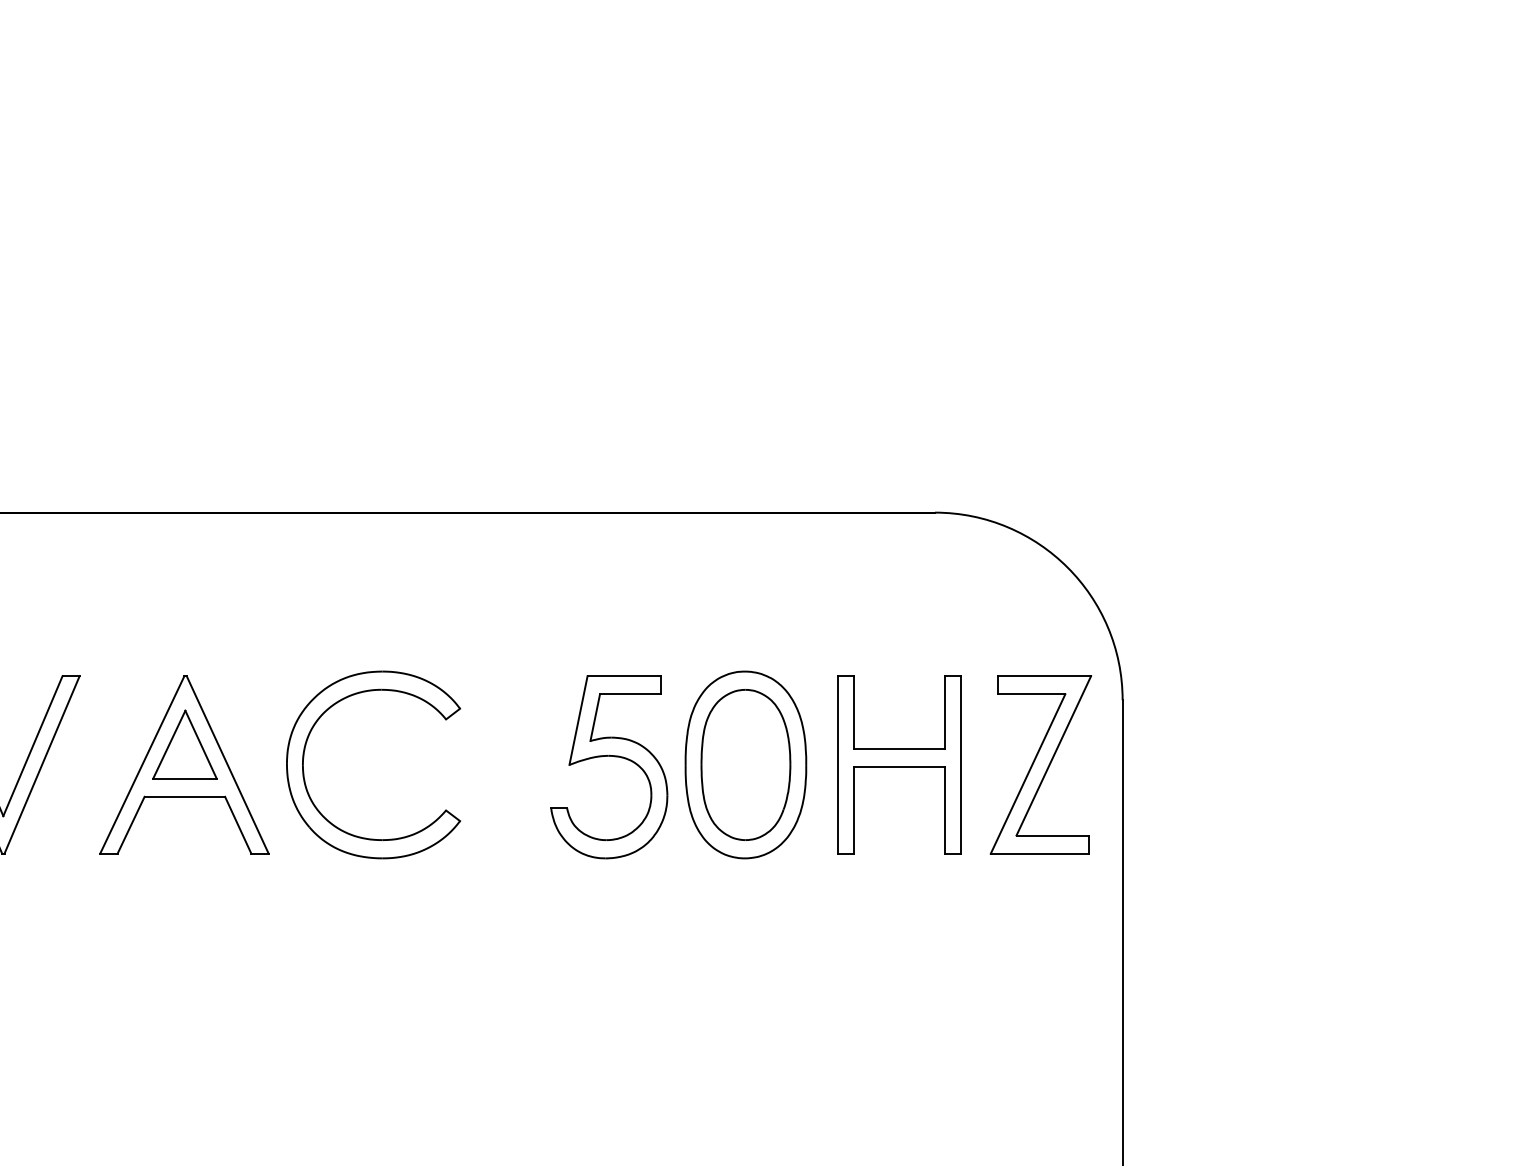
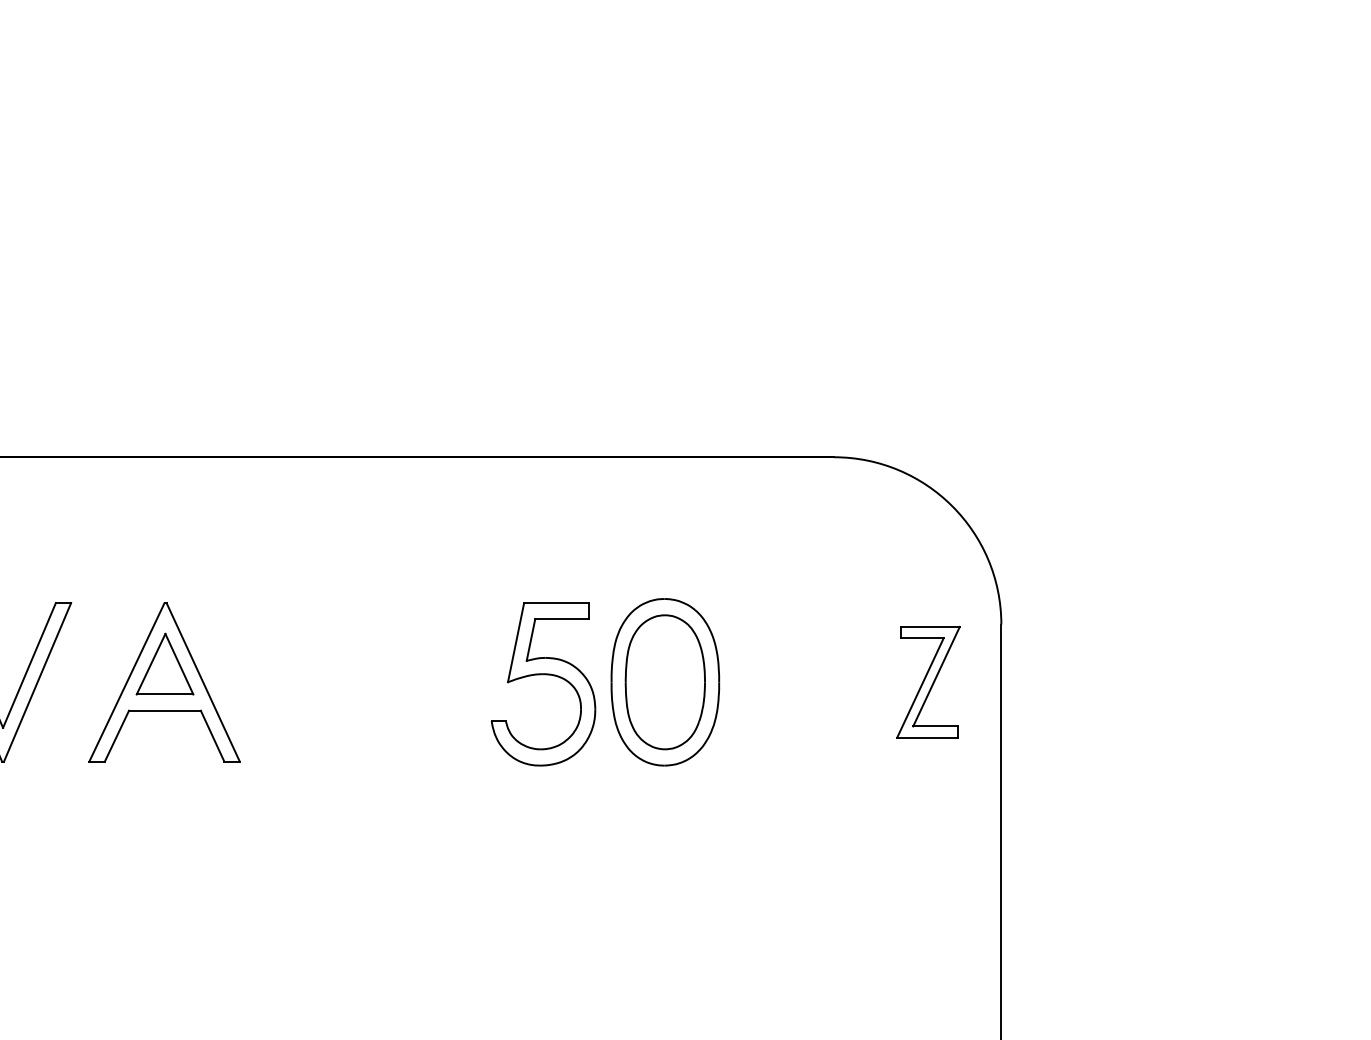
part: (304, 765) -> (271, 682), removed
part: (899, 765) -> (802, 682), removed
part: (1040, 765) -> (928, 682), size x0.7

